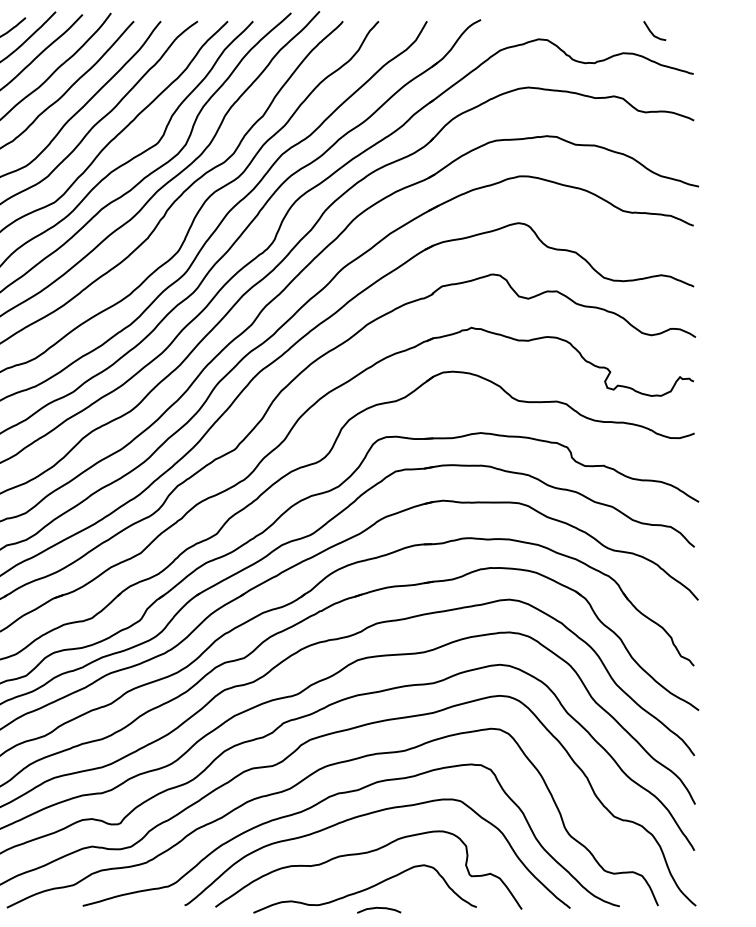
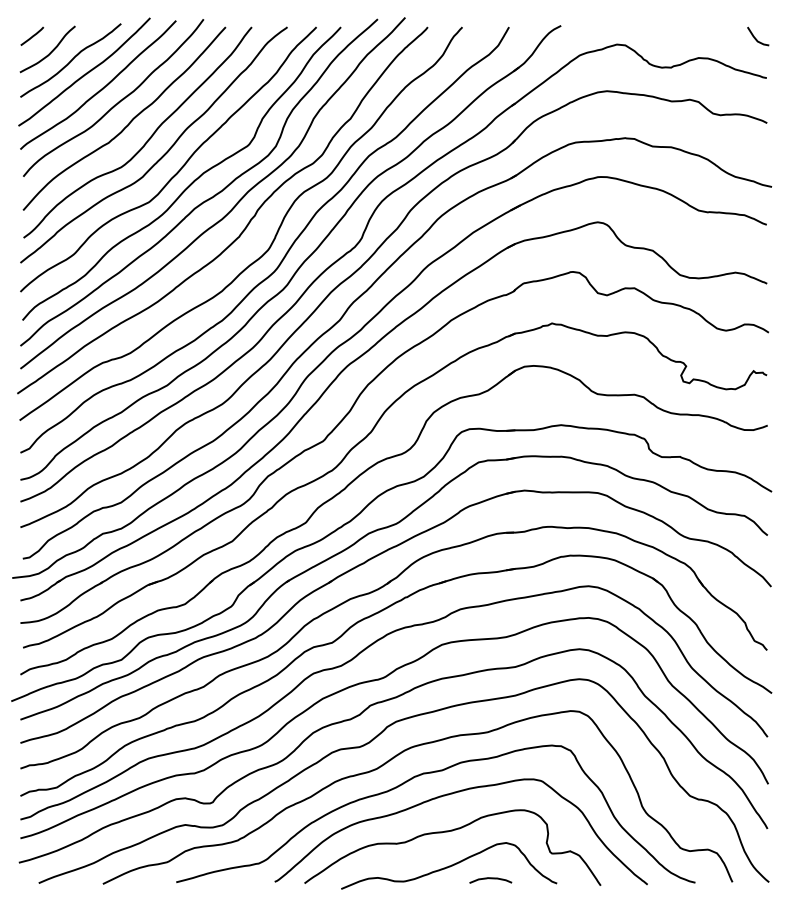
curve: (653, 33) -> (756, 38), moved
curve: (378, 909) -> (490, 879), moved

